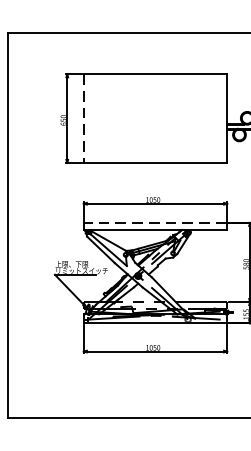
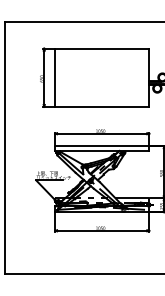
line: (84, 119) -> (55, 78), dashed -> solid
line: (155, 223) -> (102, 146), dashed -> solid

